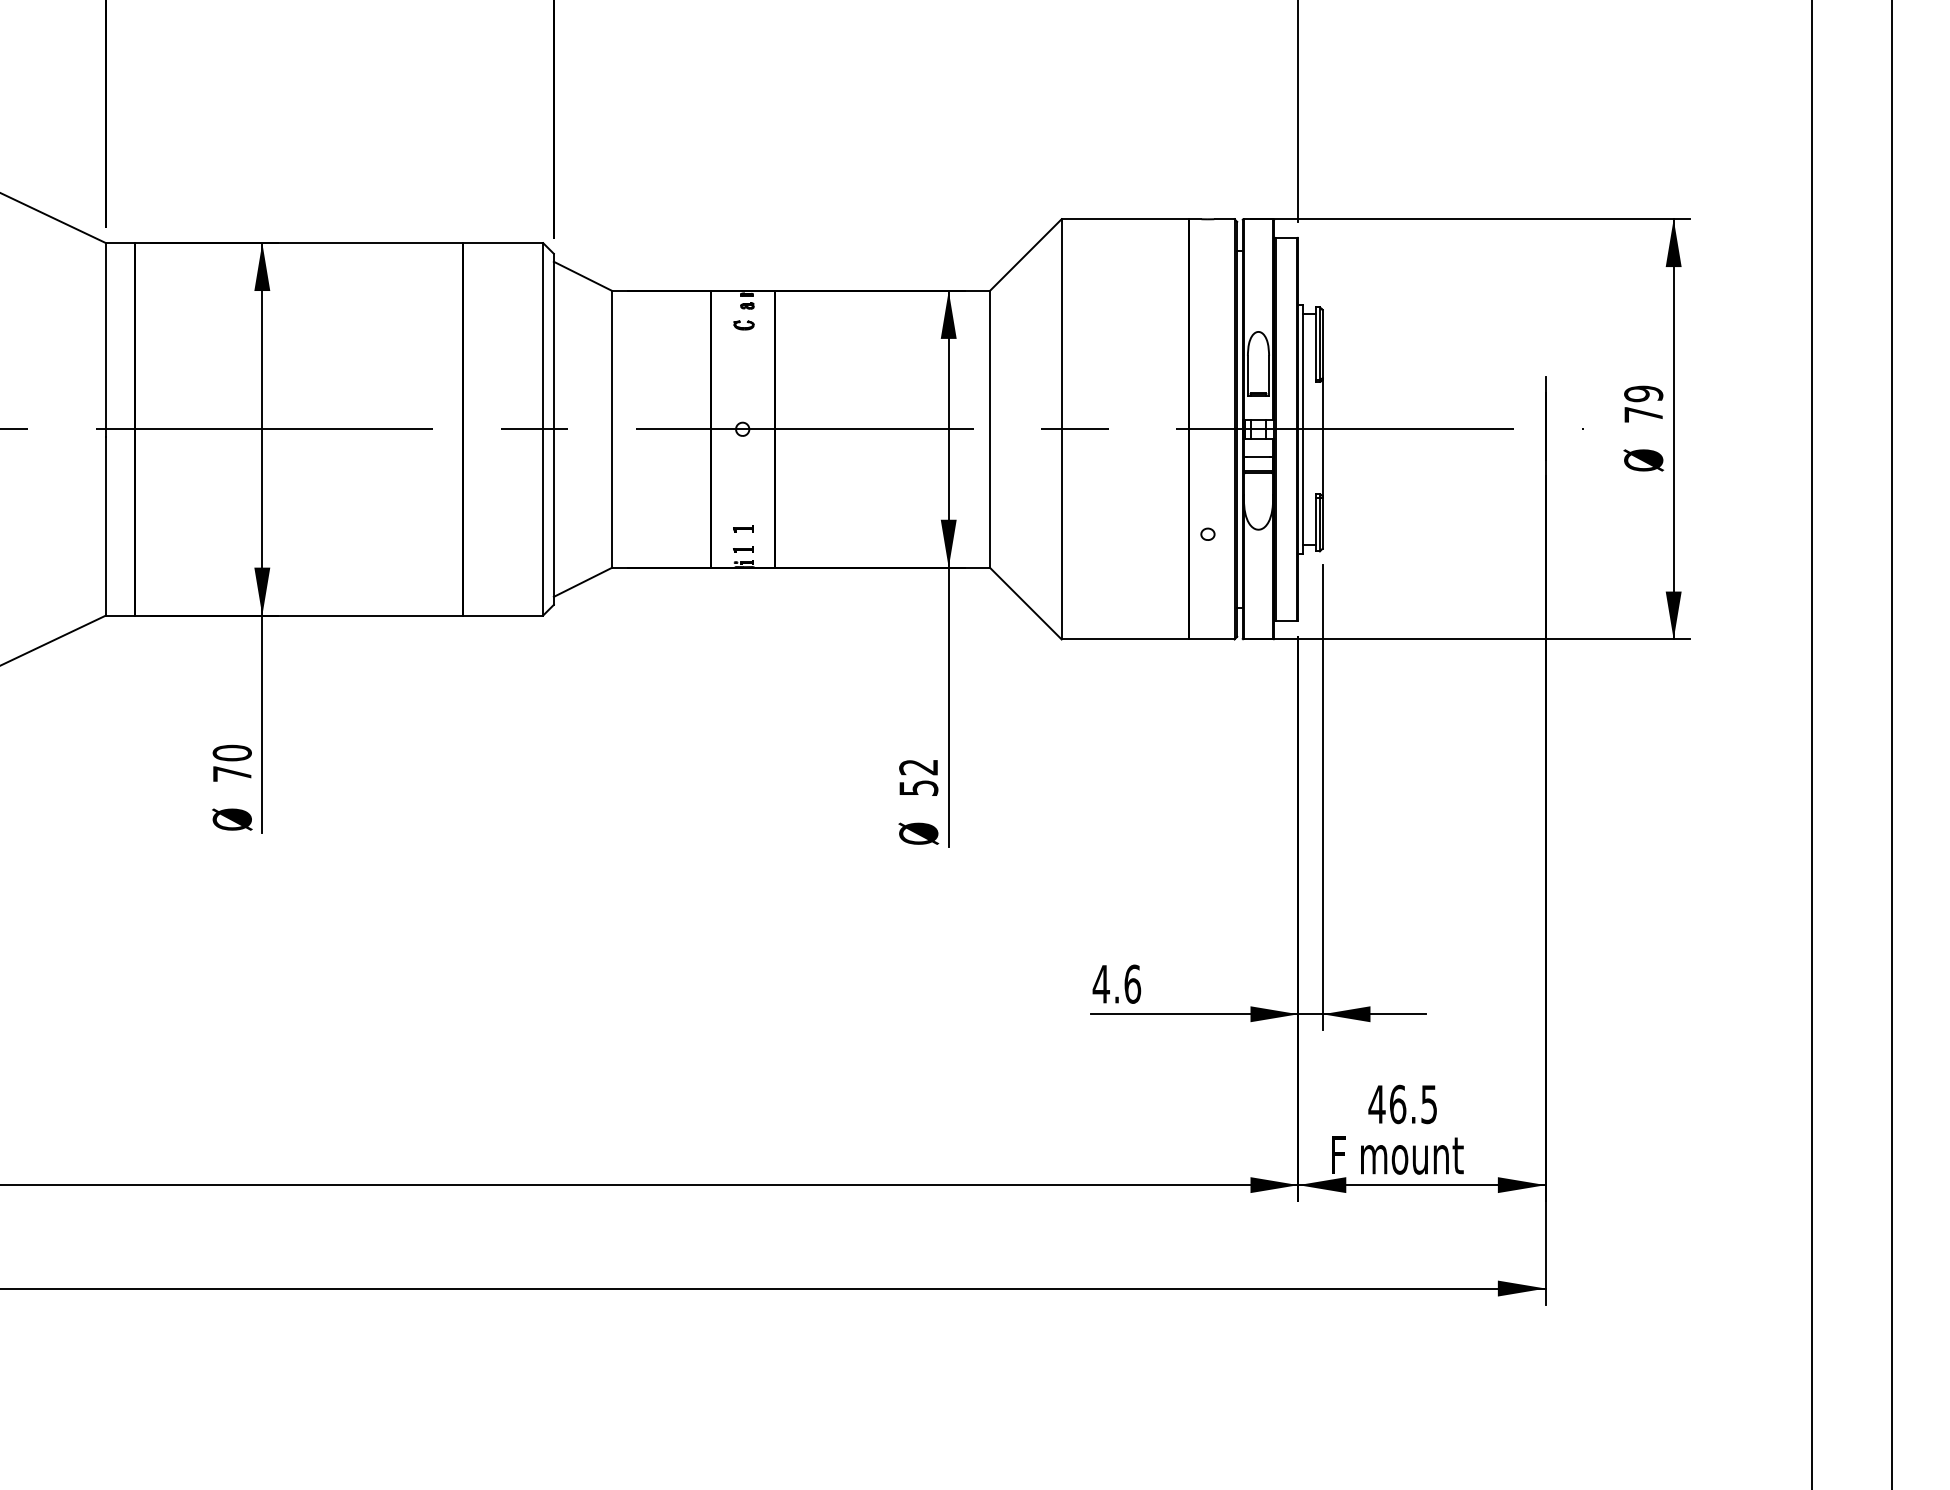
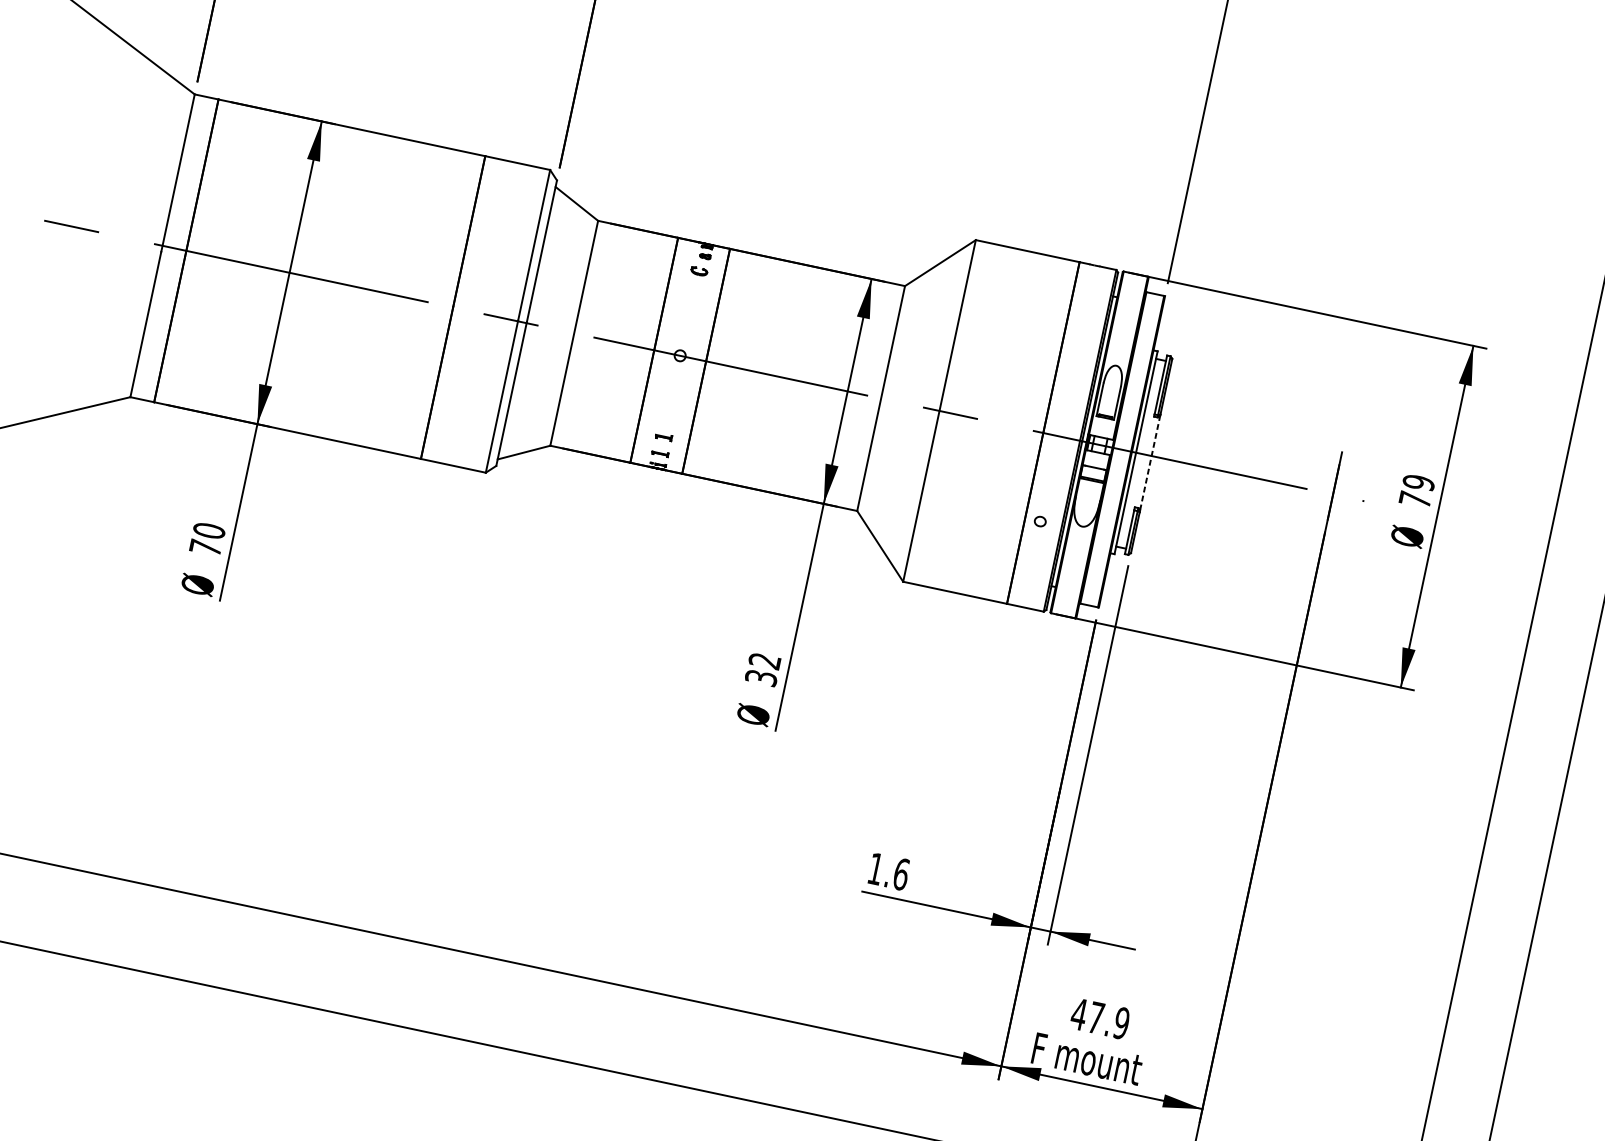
line: (1322, 437) -> (1150, 462), solid -> dashed
text: (918, 787) -> (761, 677), 52 -> 32
text: (1100, 984) -> (875, 869), 4.6 -> 1.6
text: (1413, 1104) -> (1108, 1020), 46.5 -> 47.9

